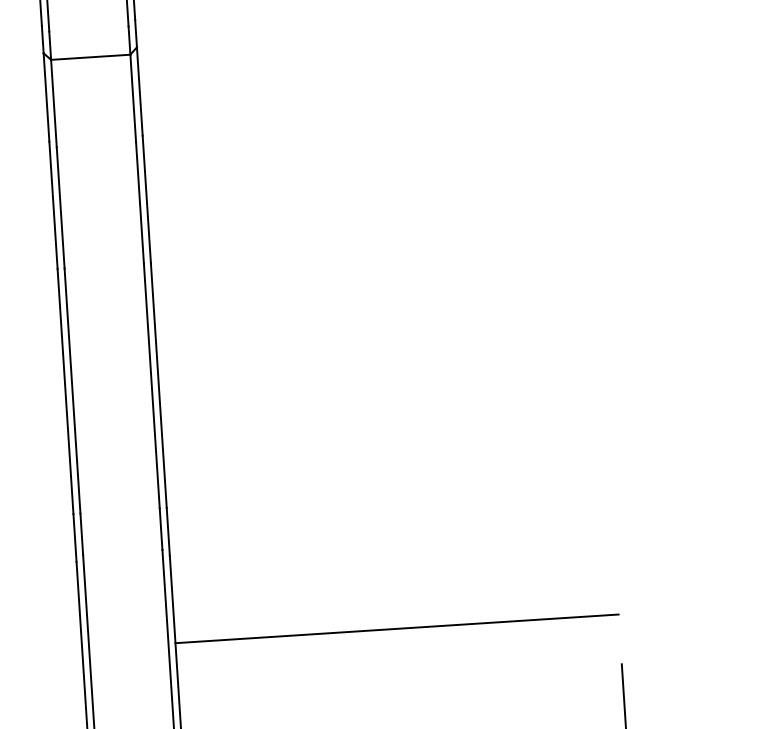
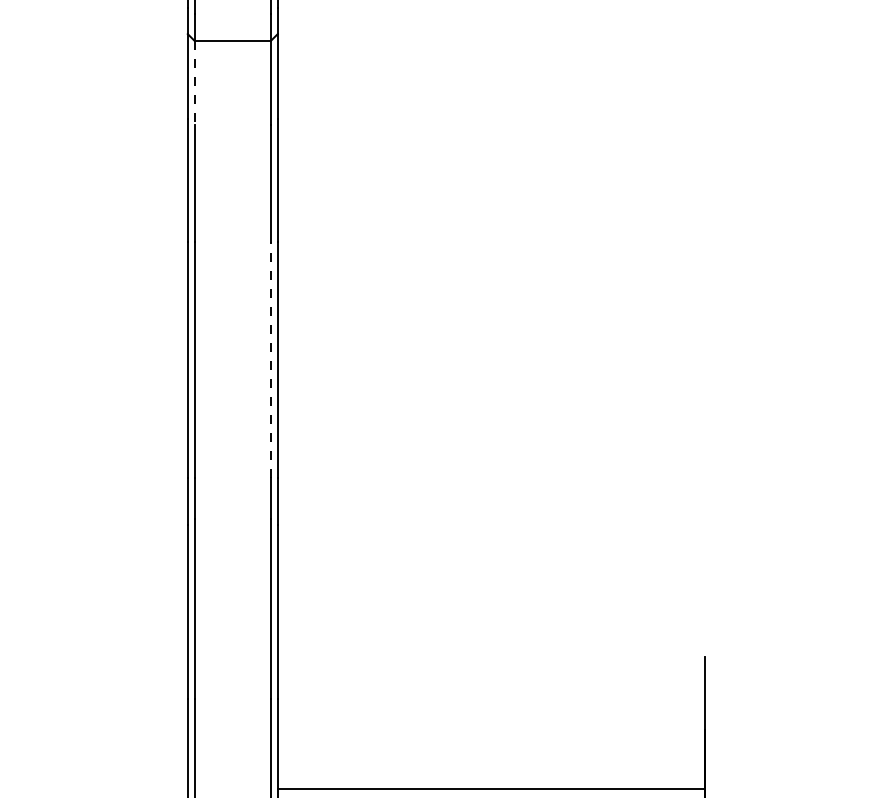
line: (53, 104) -> (194, 83), solid -> dashed
line: (152, 385) -> (271, 359), solid -> dashed
line: (397, 628) -> (491, 608), removed

